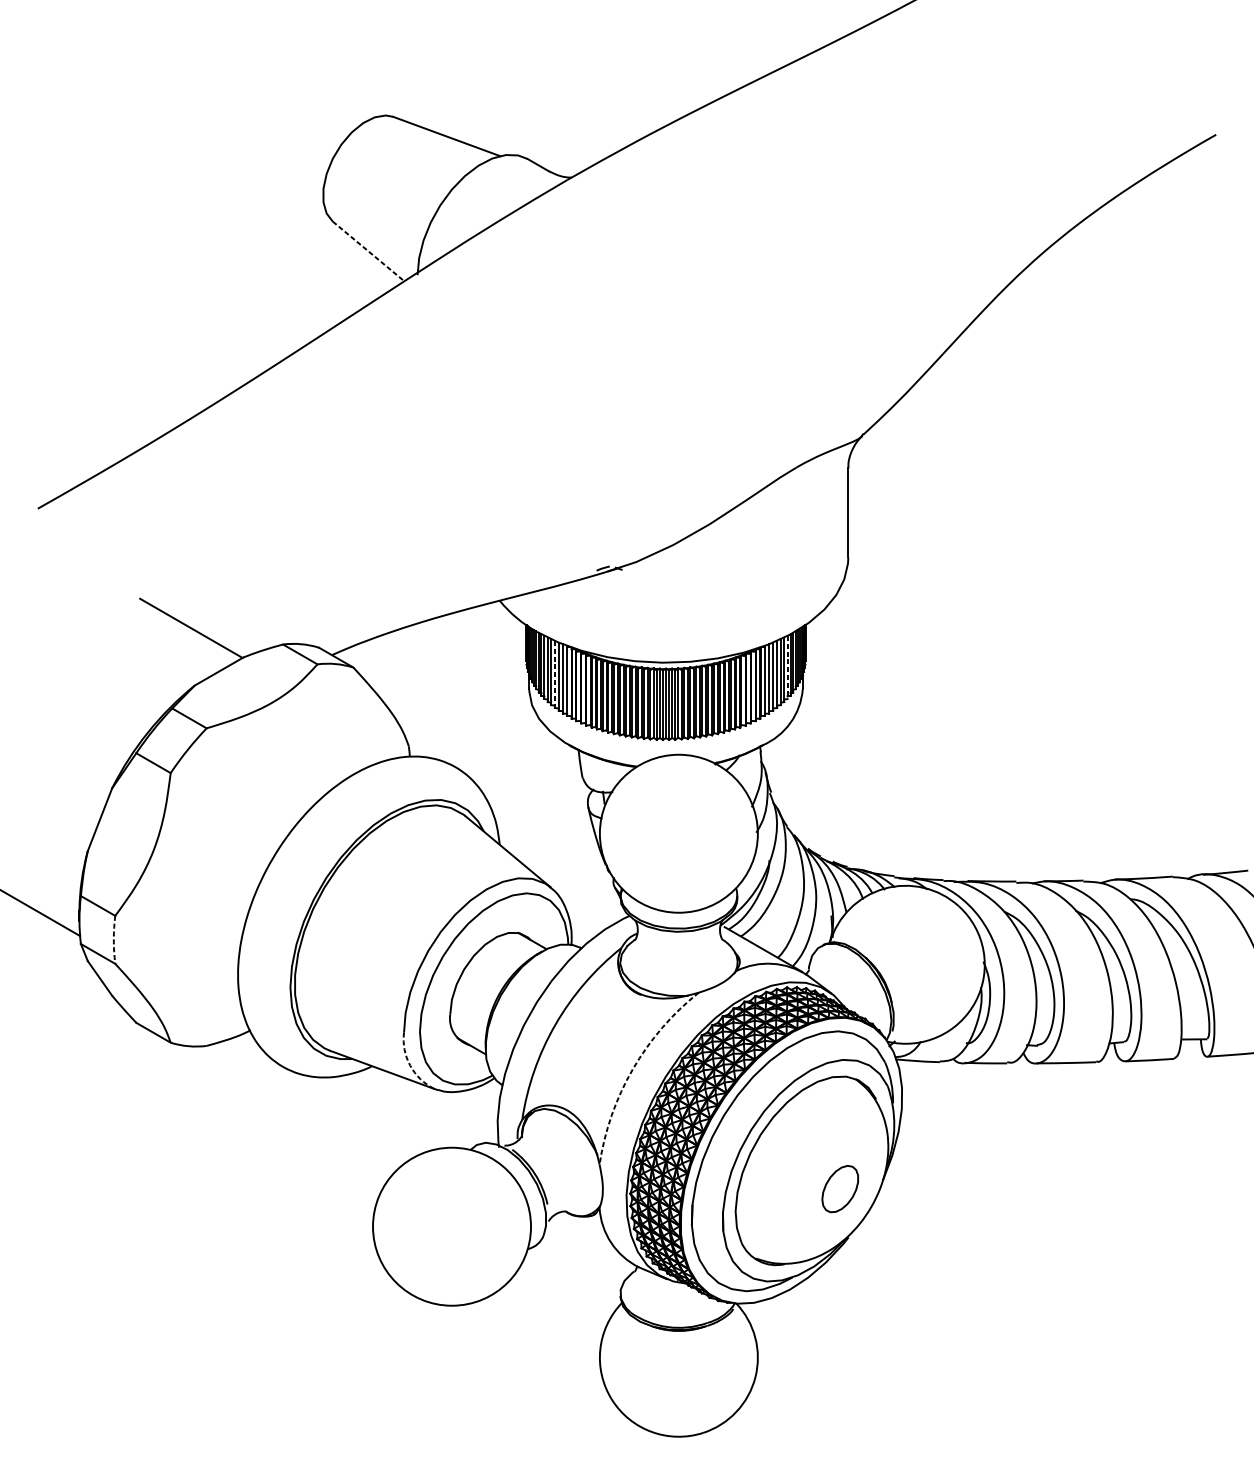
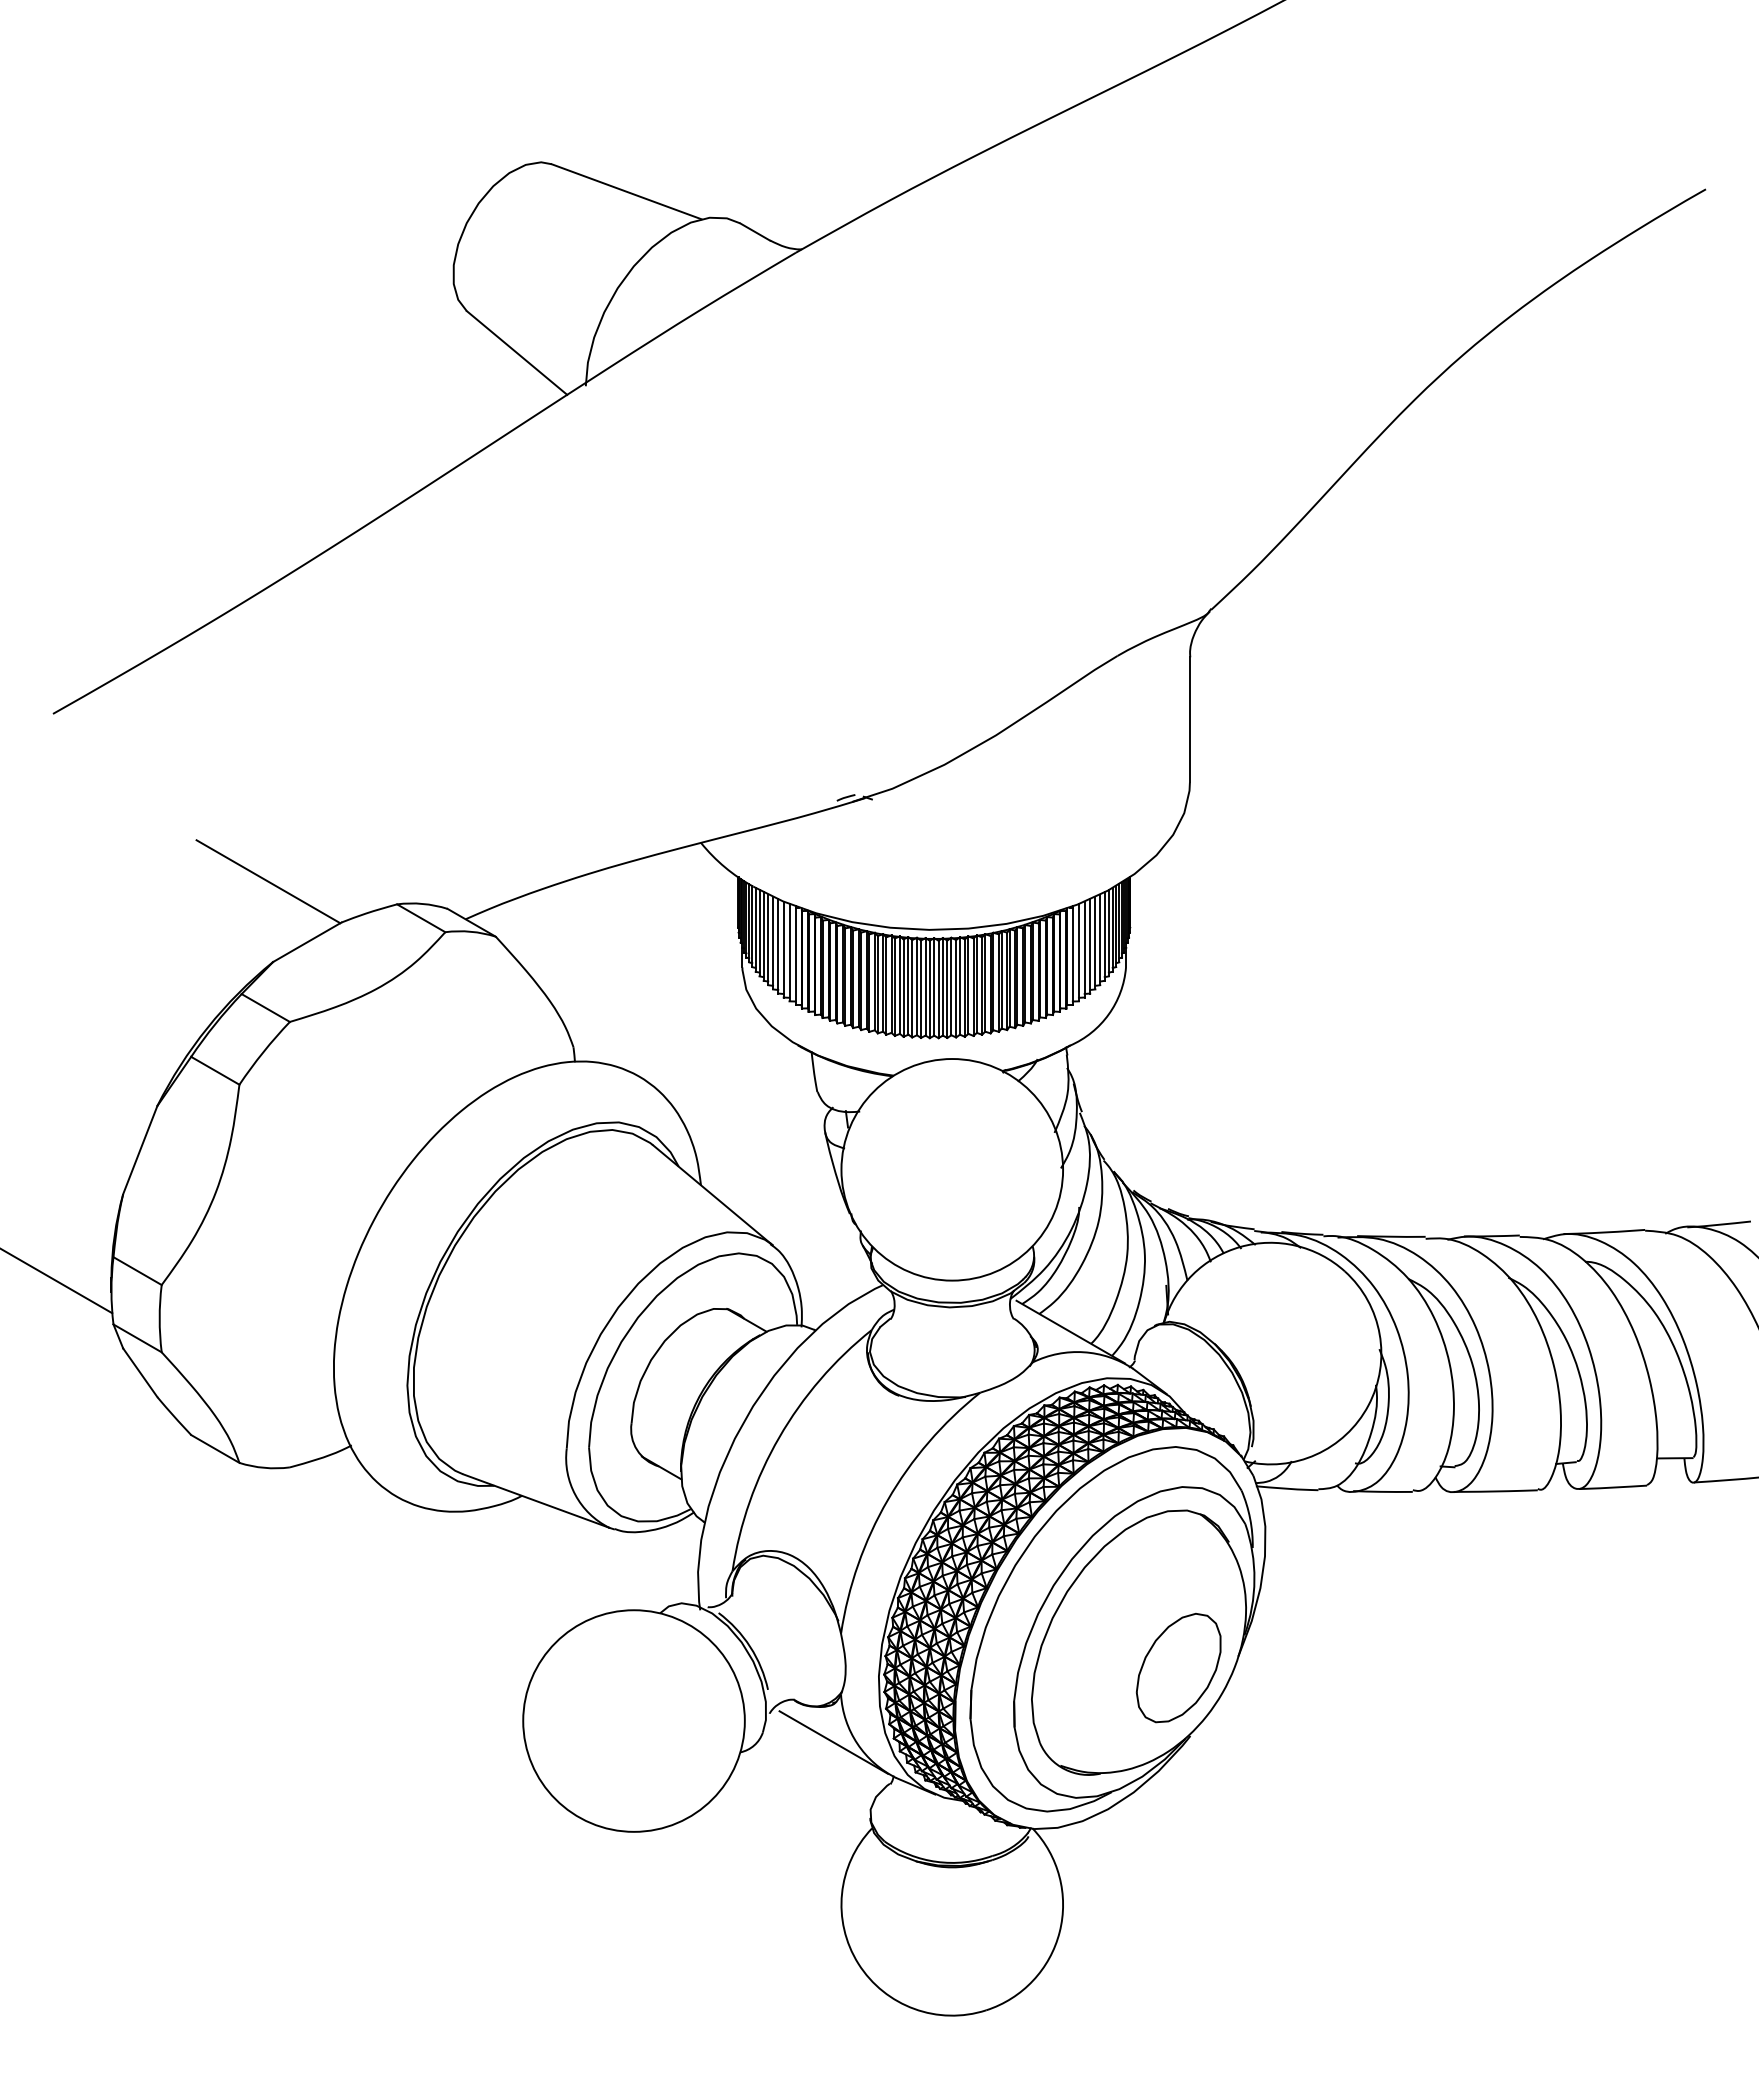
line: (368, 251) -> (517, 353), dashed -> solid
line: (787, 668) -> (1104, 937), dashed -> solid
line: (554, 674) -> (778, 946), dashed -> solid
arc: (113, 939) -> (159, 1318), dashed -> solid
arc: (410, 1065) -> (575, 1495), dashed -> solid
arc: (632, 1069) -> (887, 1500), dashed -> solid
part: (840, 1189) -> (1178, 1668), size x1.67
line: (594, 1242) -> (833, 1742), added

